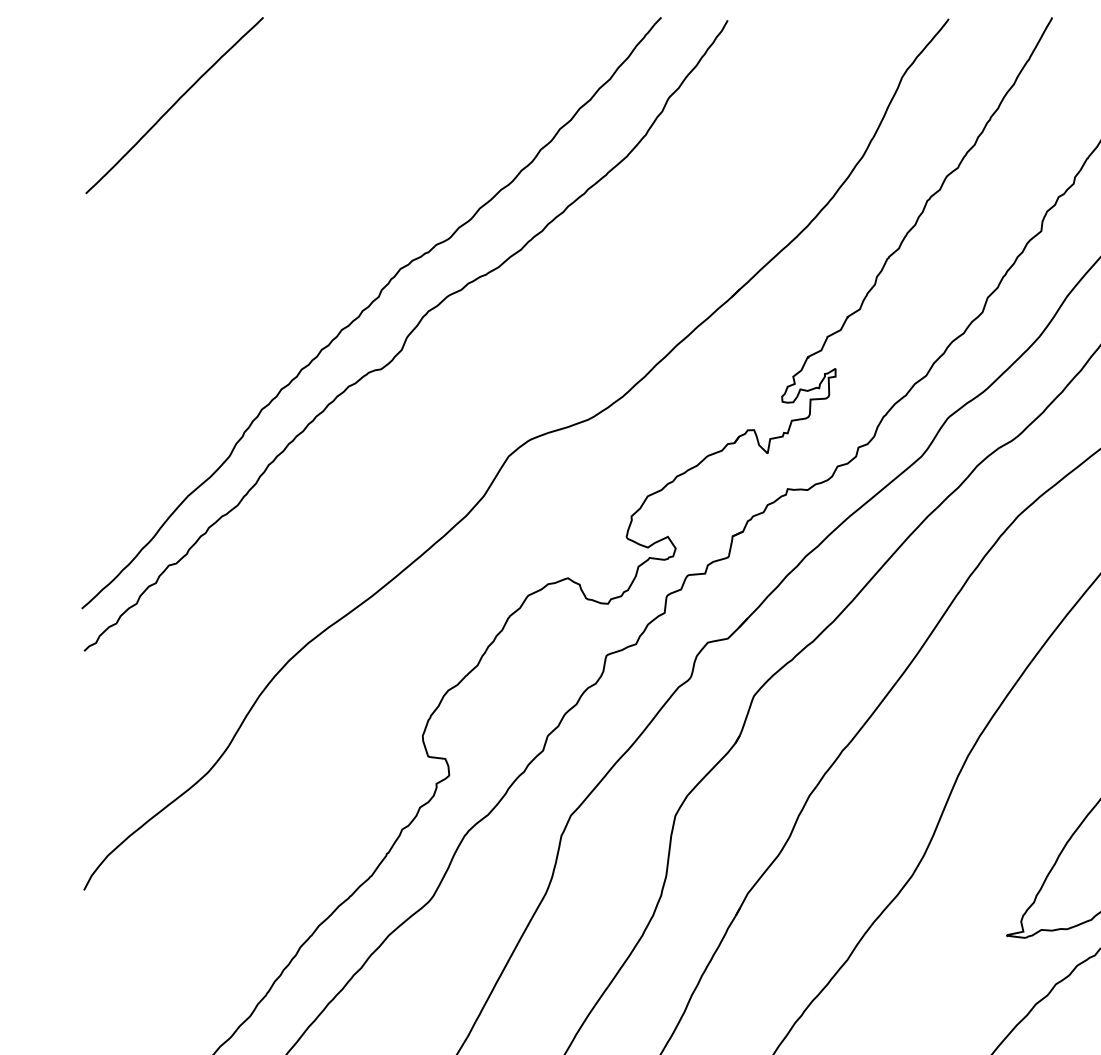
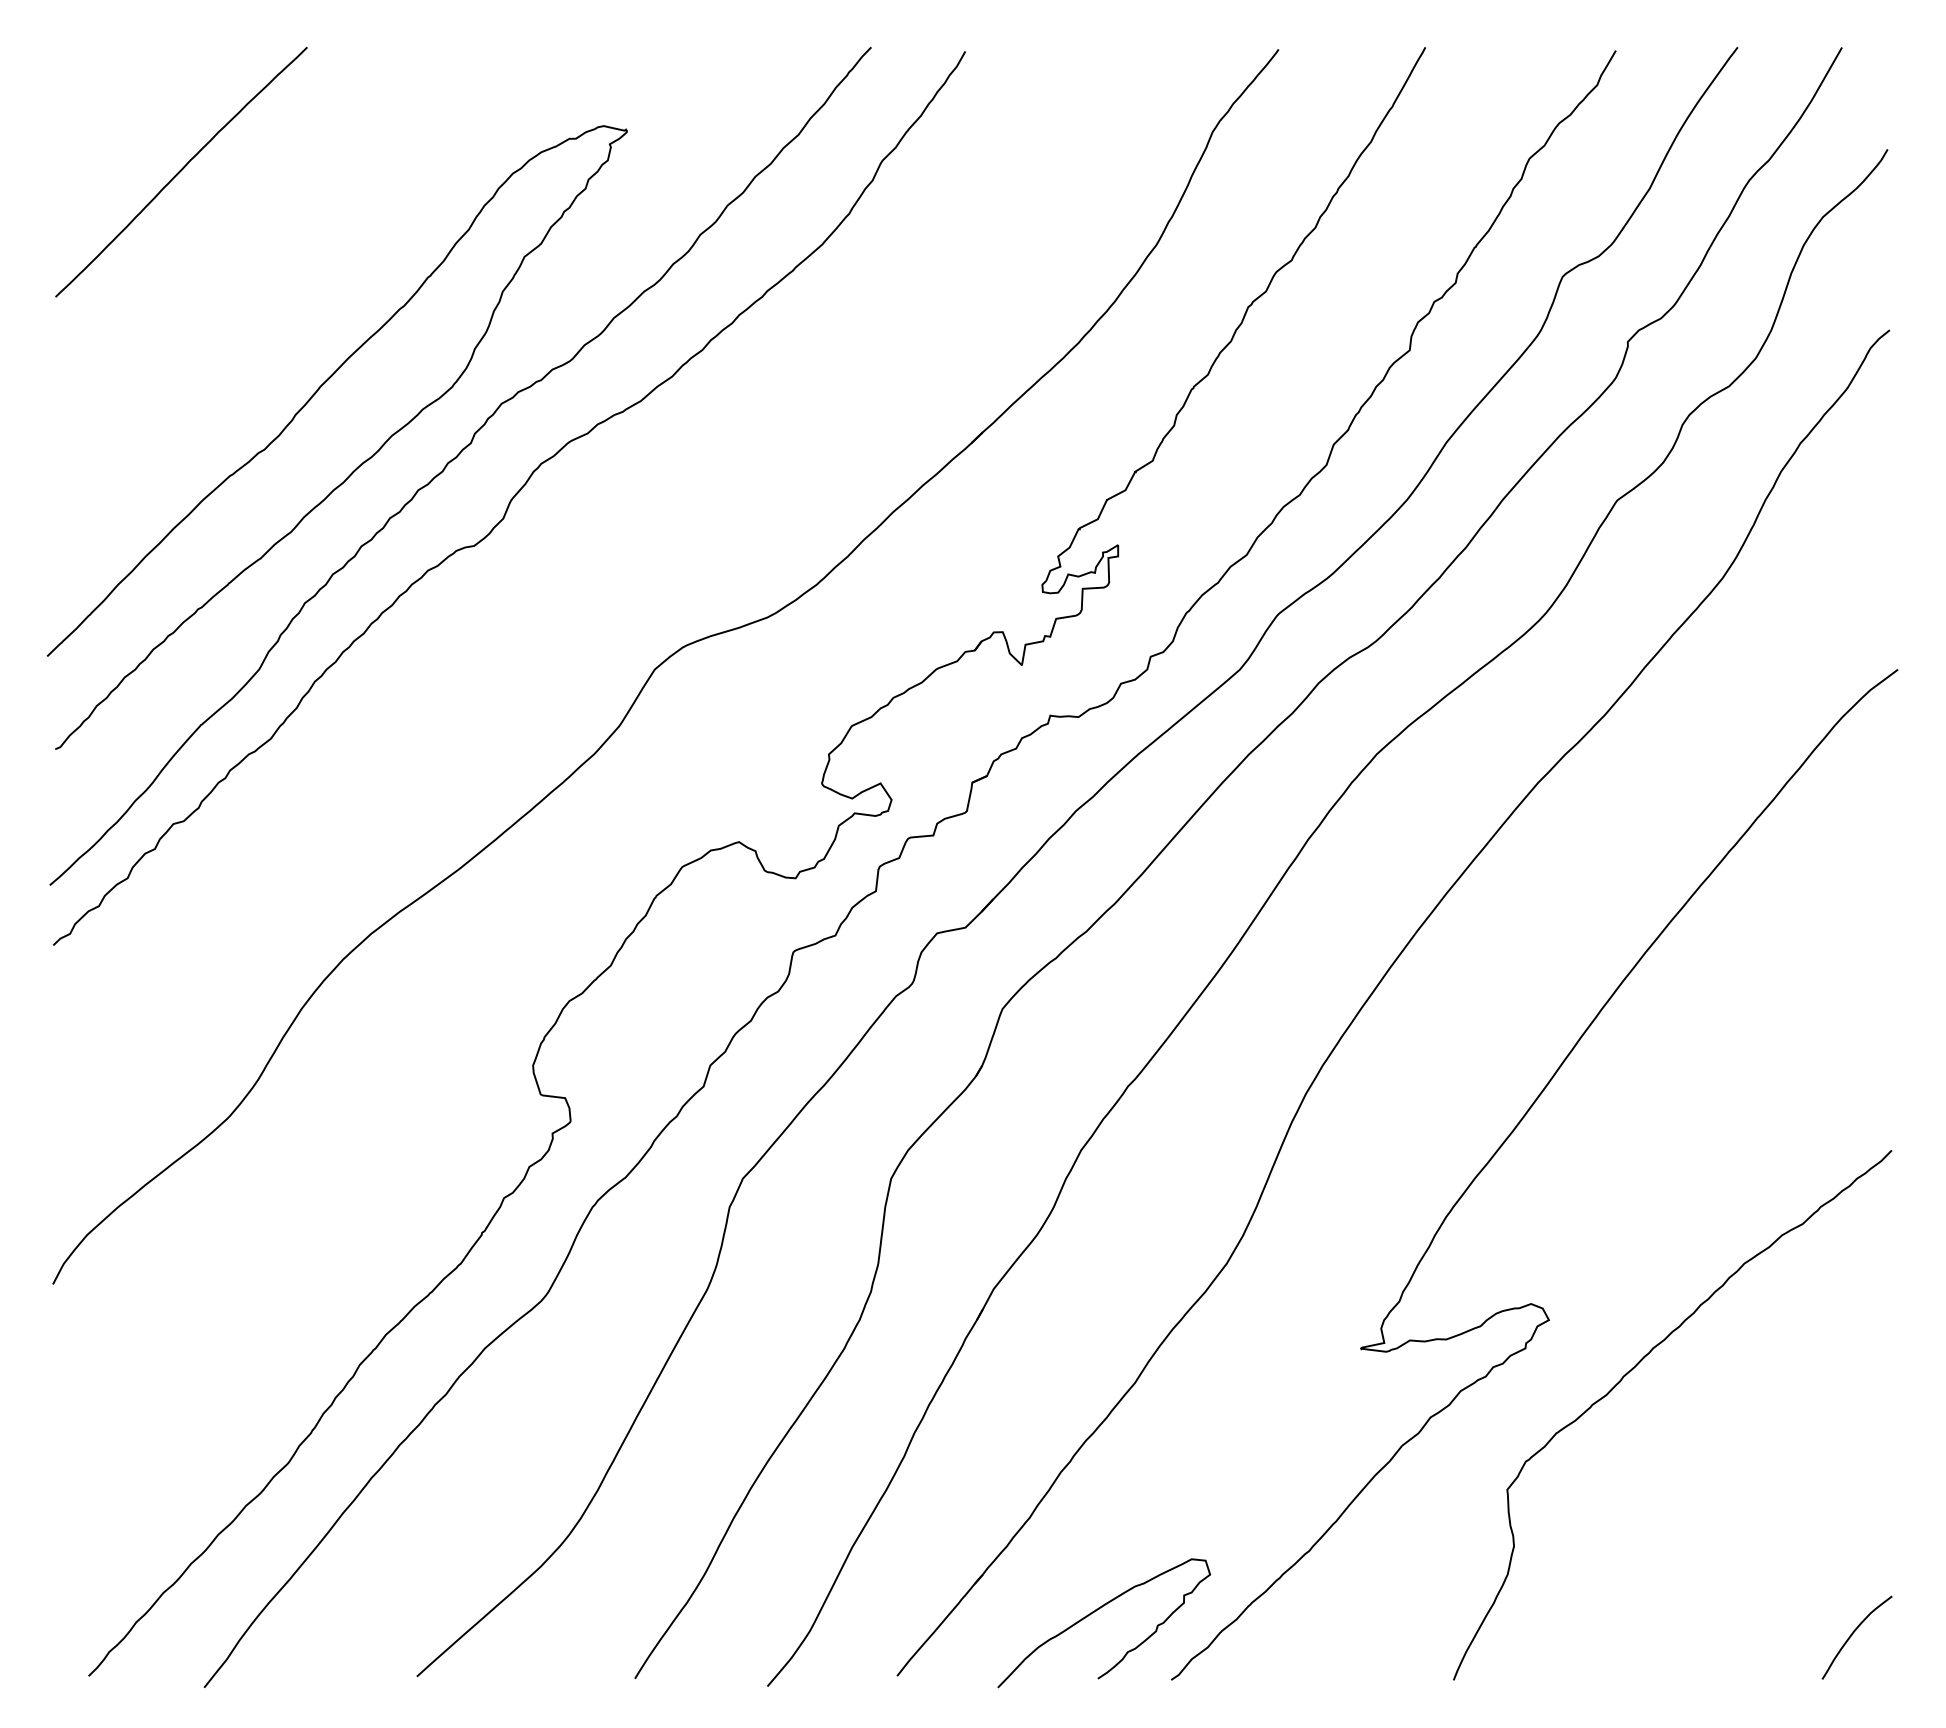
curve: (298, 313) -> (357, 466), added

